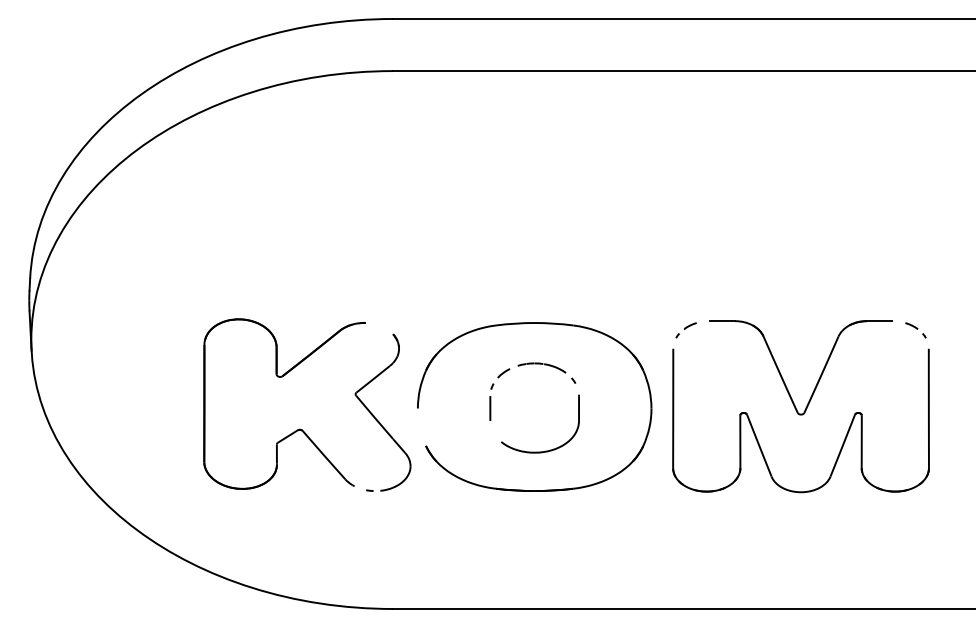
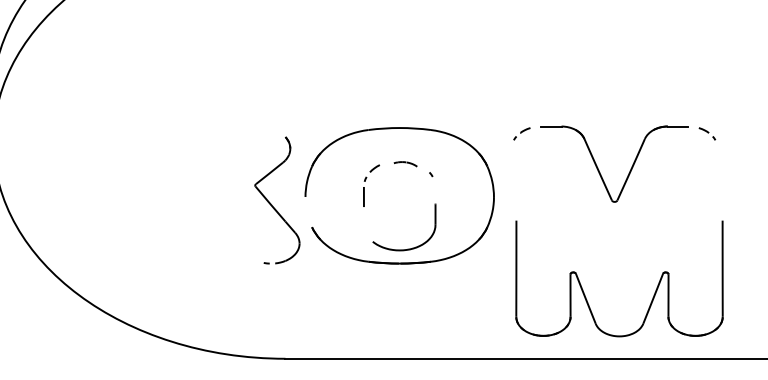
part: (541, 367) -> (405, 163), size x0.6
part: (282, 377) -> (196, 171), removed
part: (756, 435) -> (583, 290), moved
part: (545, 450) -> (408, 248), moved

